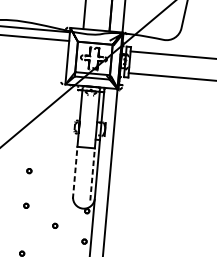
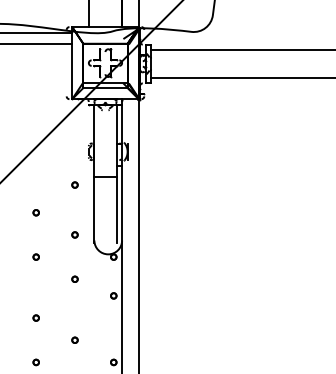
part: (61, 151) -> (74, 184), added
line: (75, 172) -> (94, 209), dashed -> solid
line: (92, 174) -> (116, 209), dashed -> solid
part: (57, 190) -> (74, 234), added

